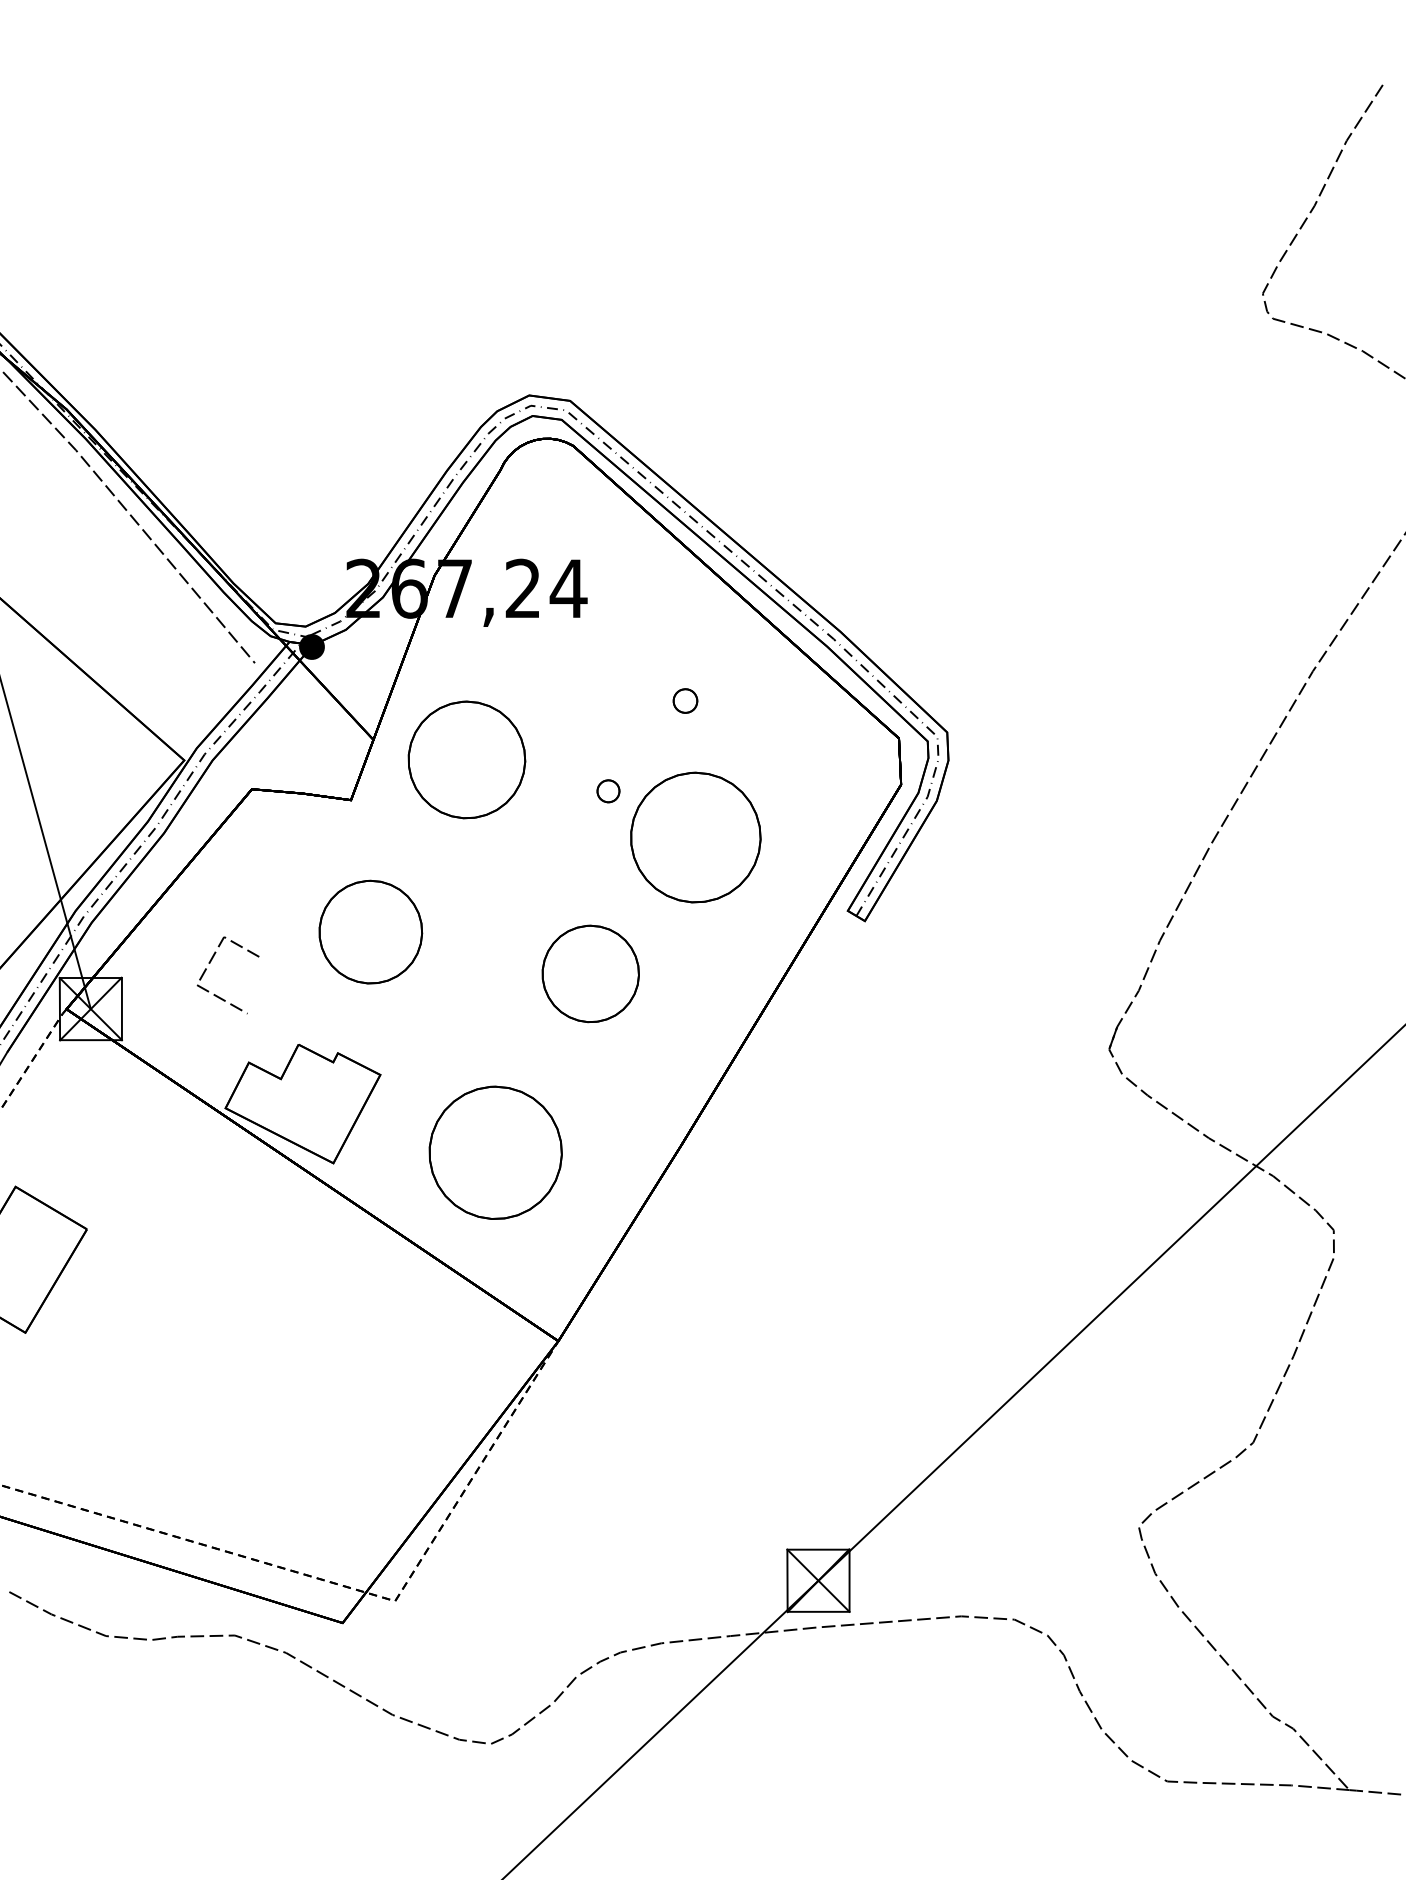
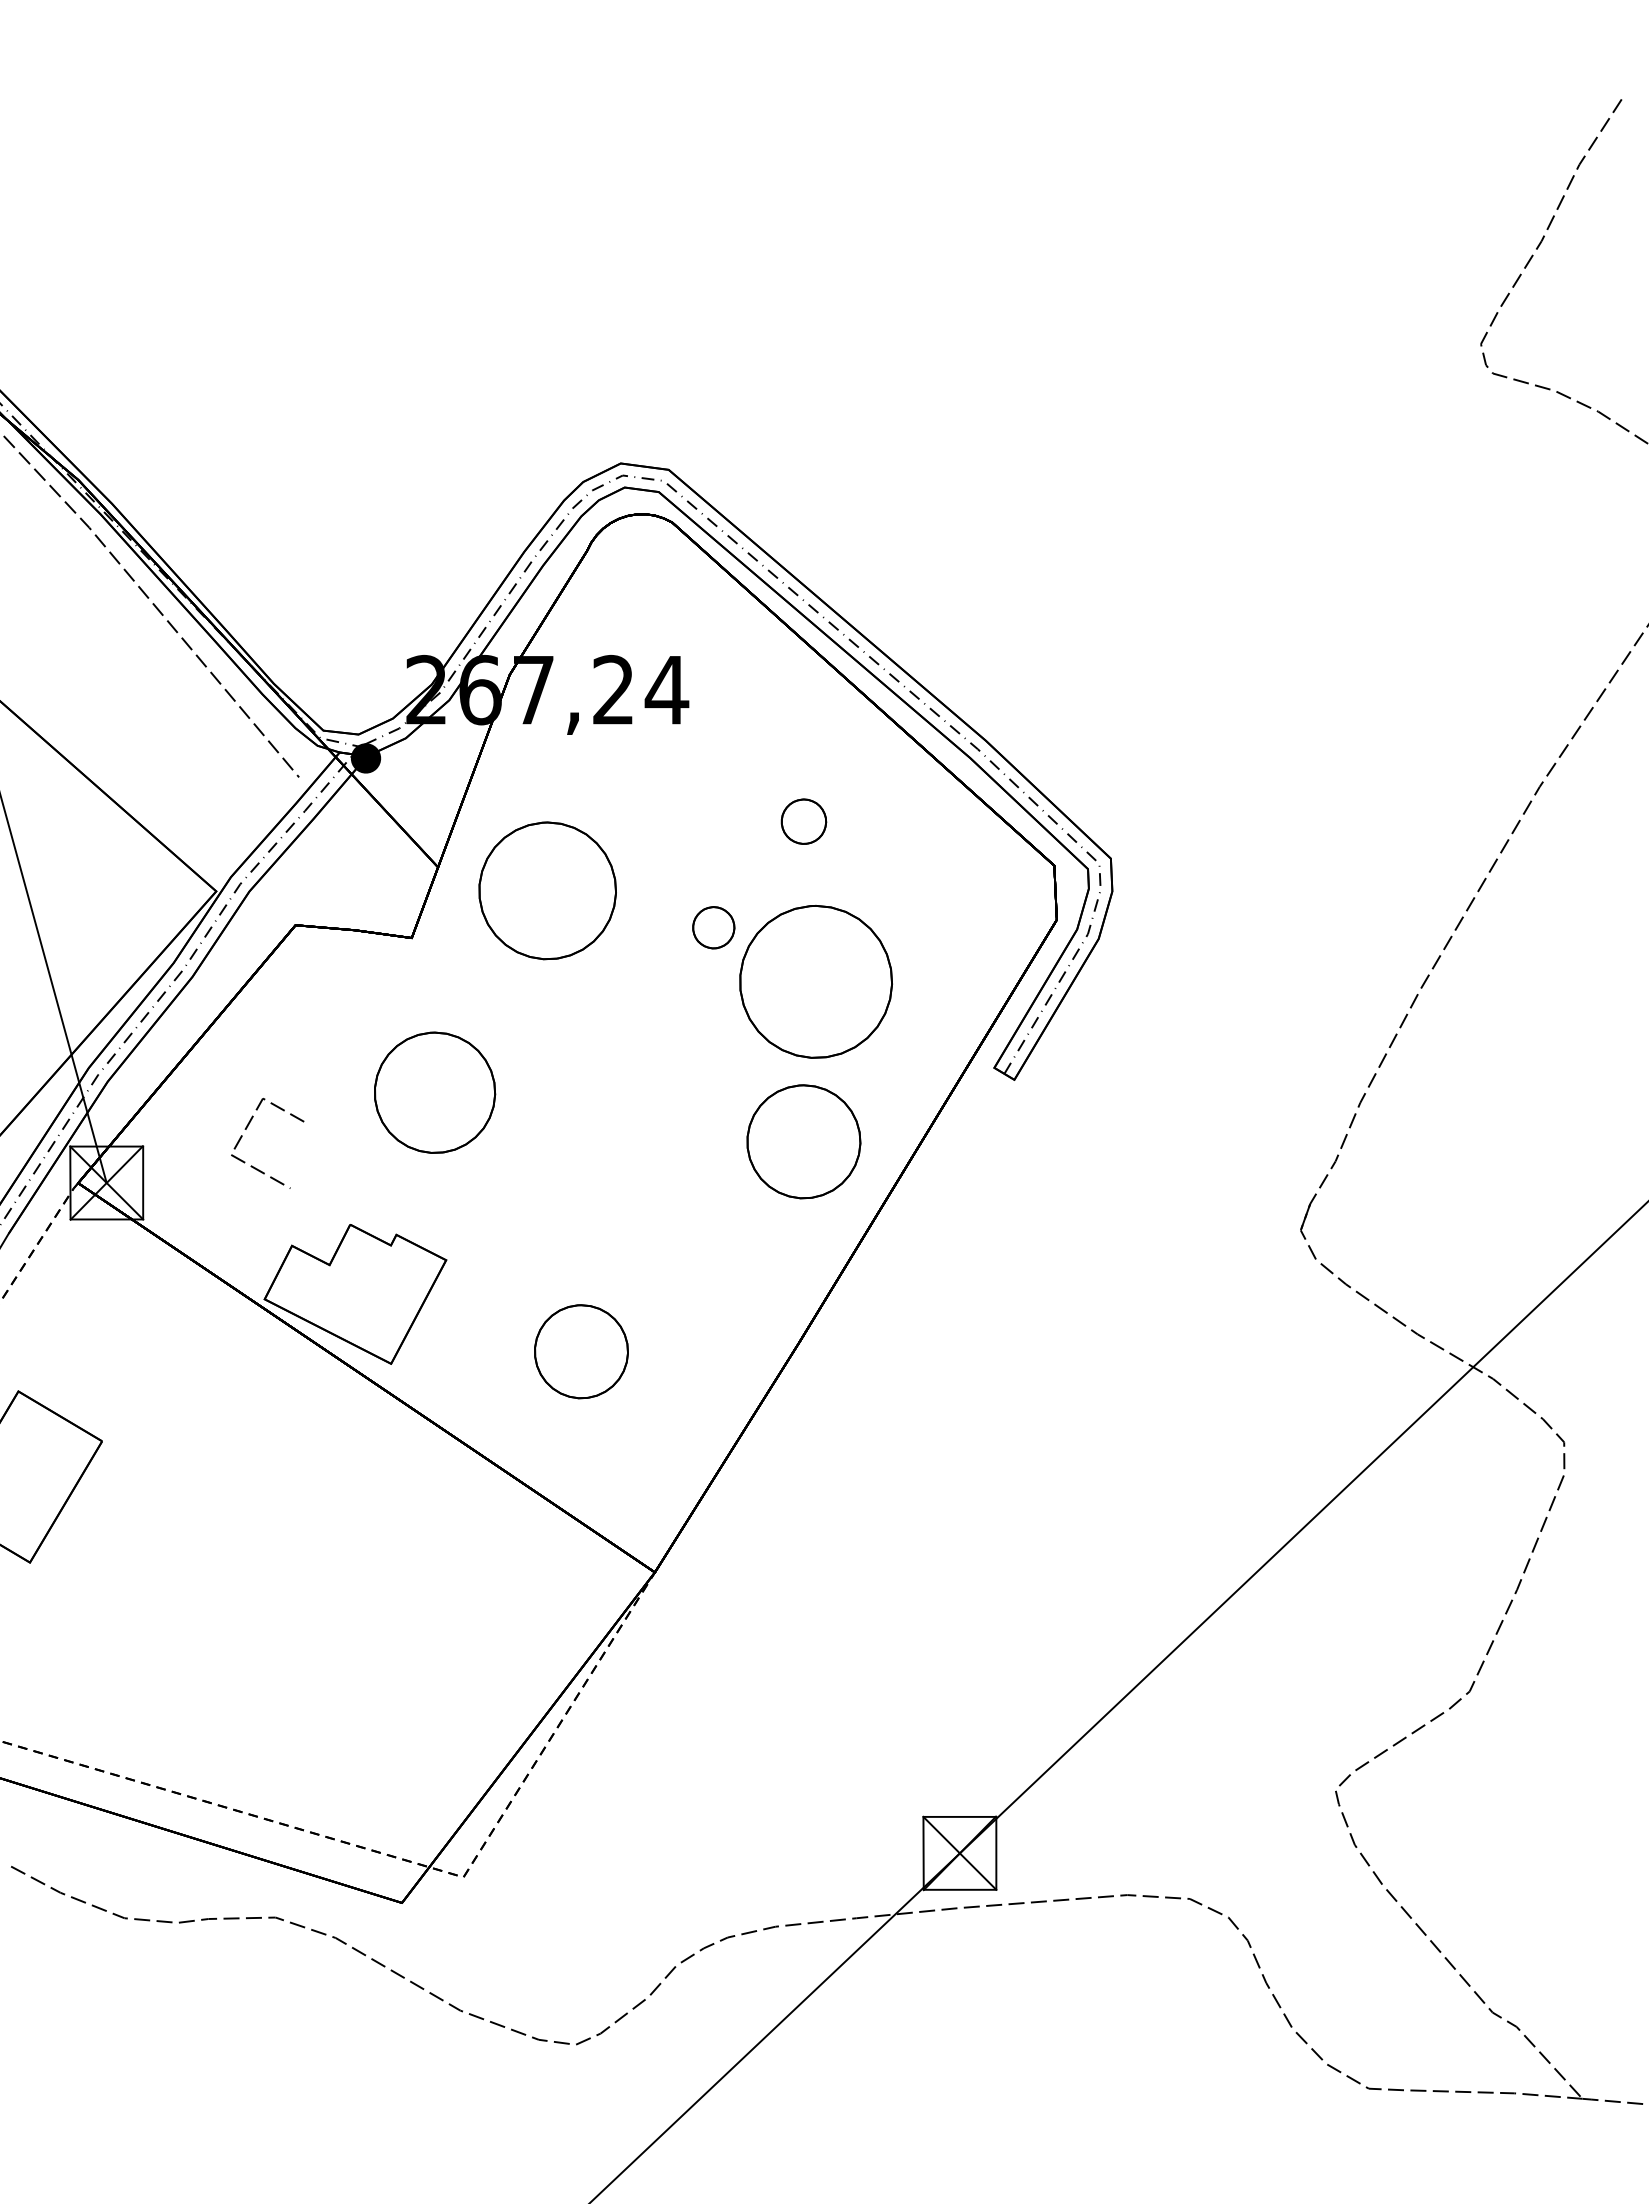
part: (685, 700) -> (803, 821), size x1.6
part: (608, 791) -> (713, 927), size x1.6
part: (590, 973) -> (803, 1141), moved
part: (495, 1152) -> (581, 1351), size x0.6

